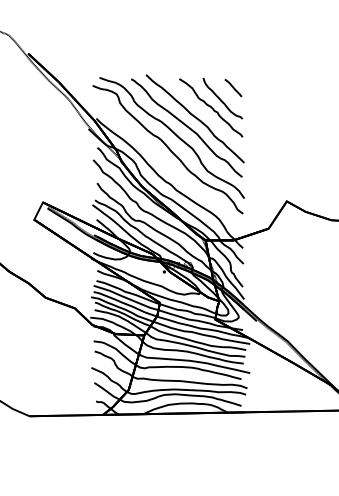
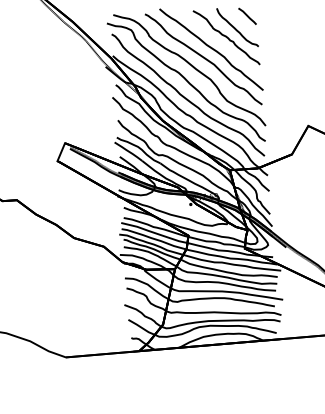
curve: (166, 164) -> (185, 97), added

